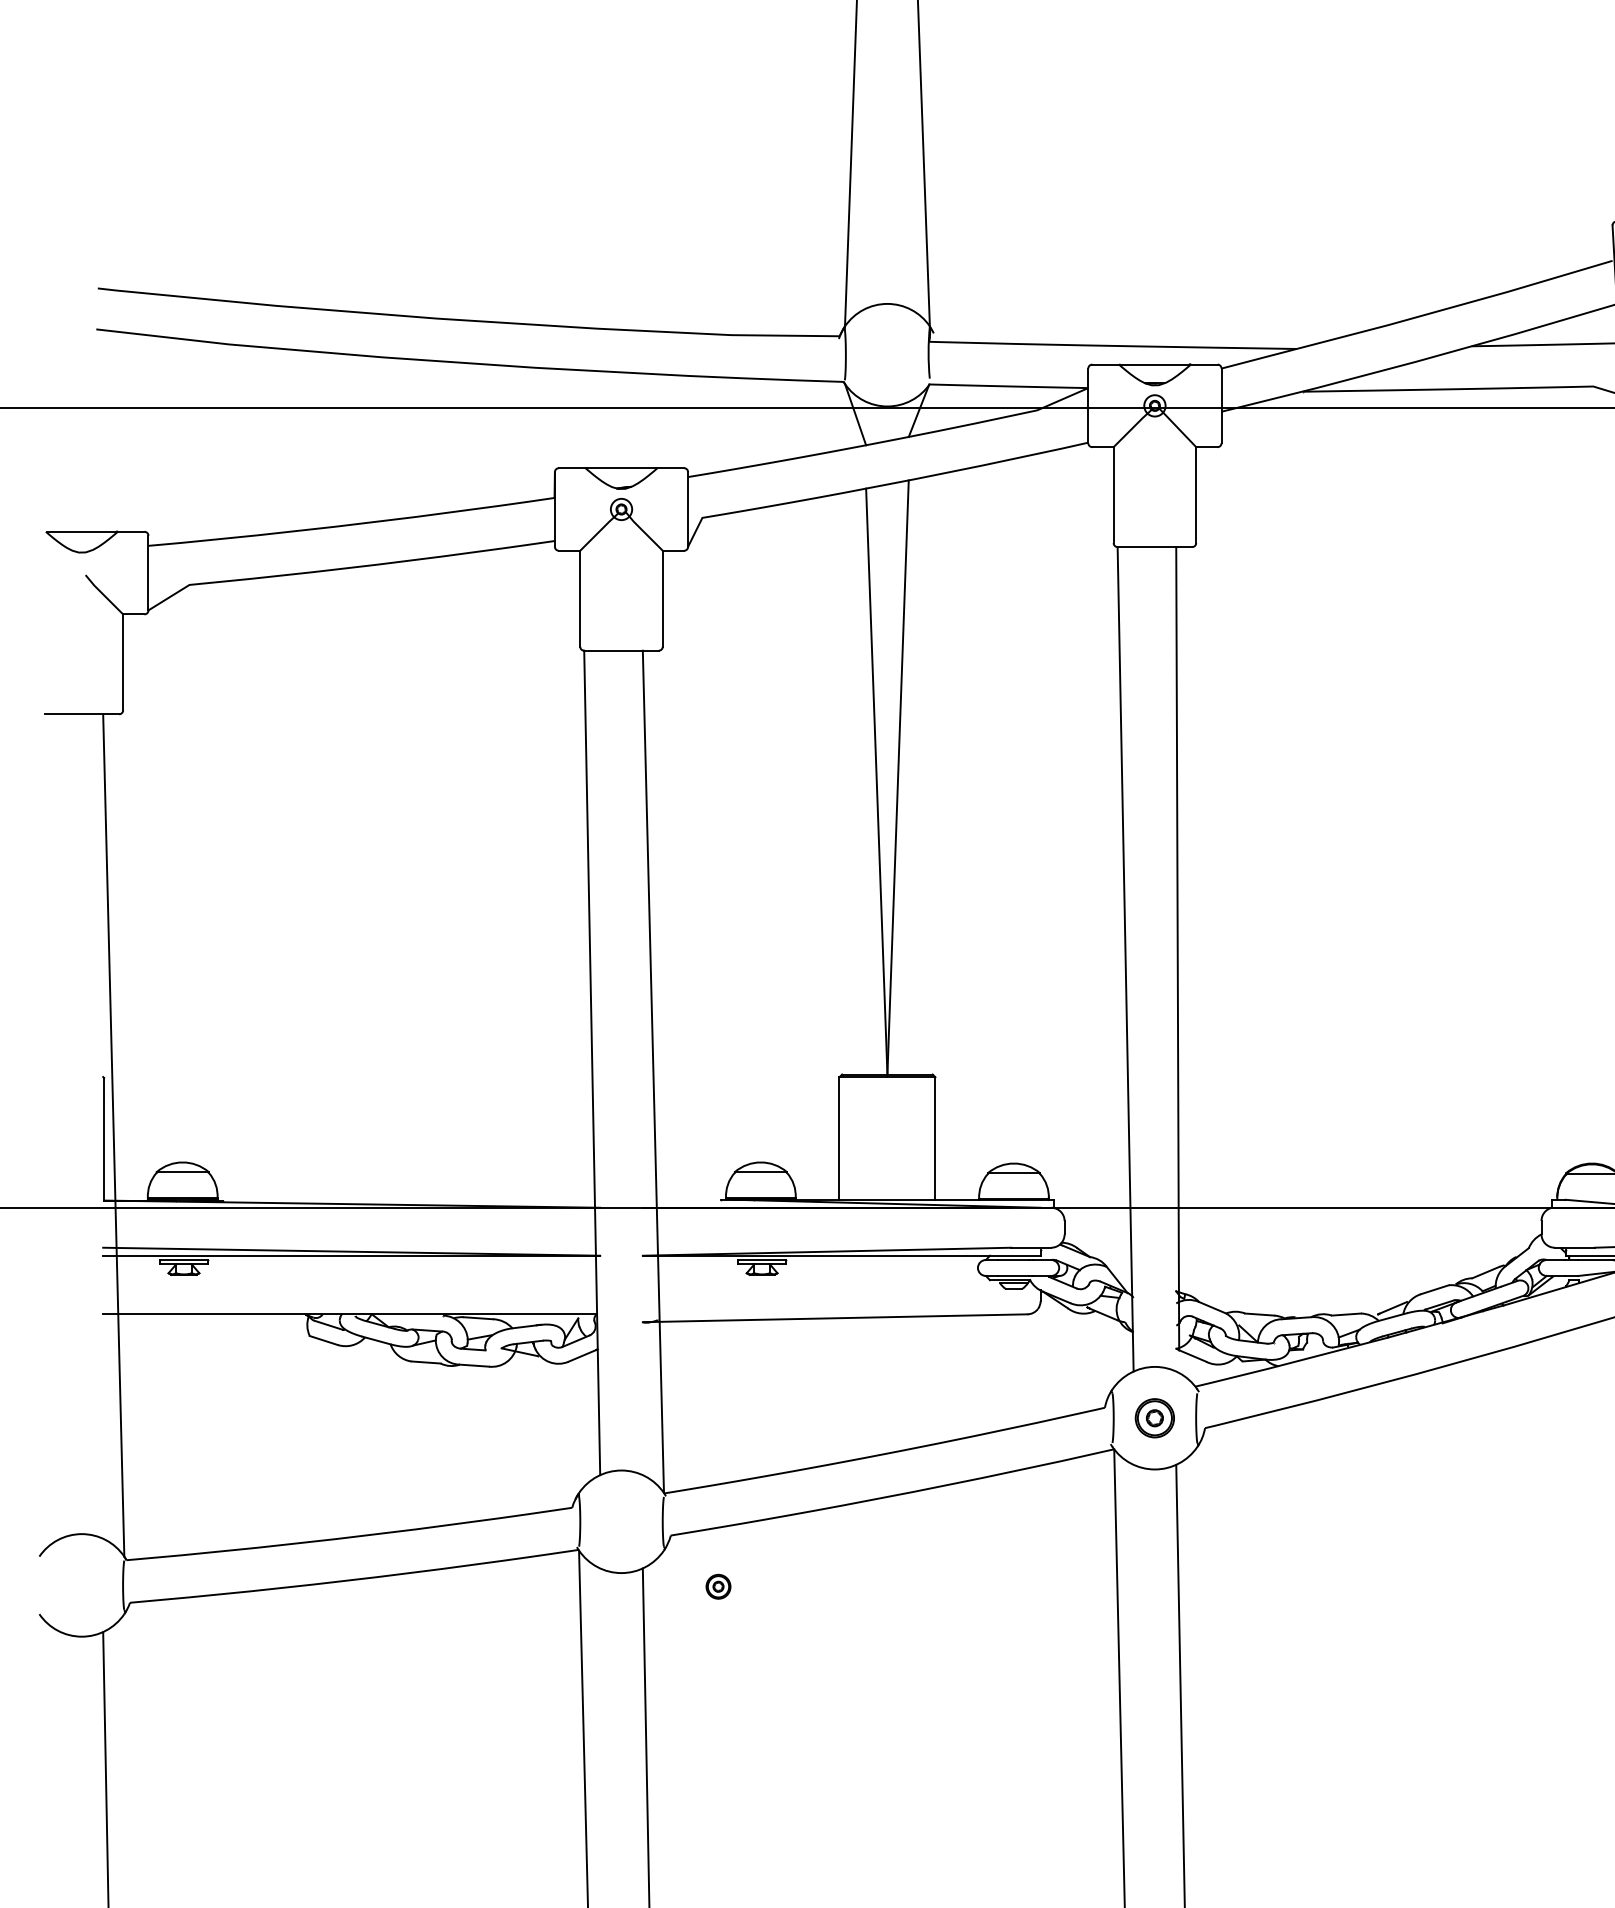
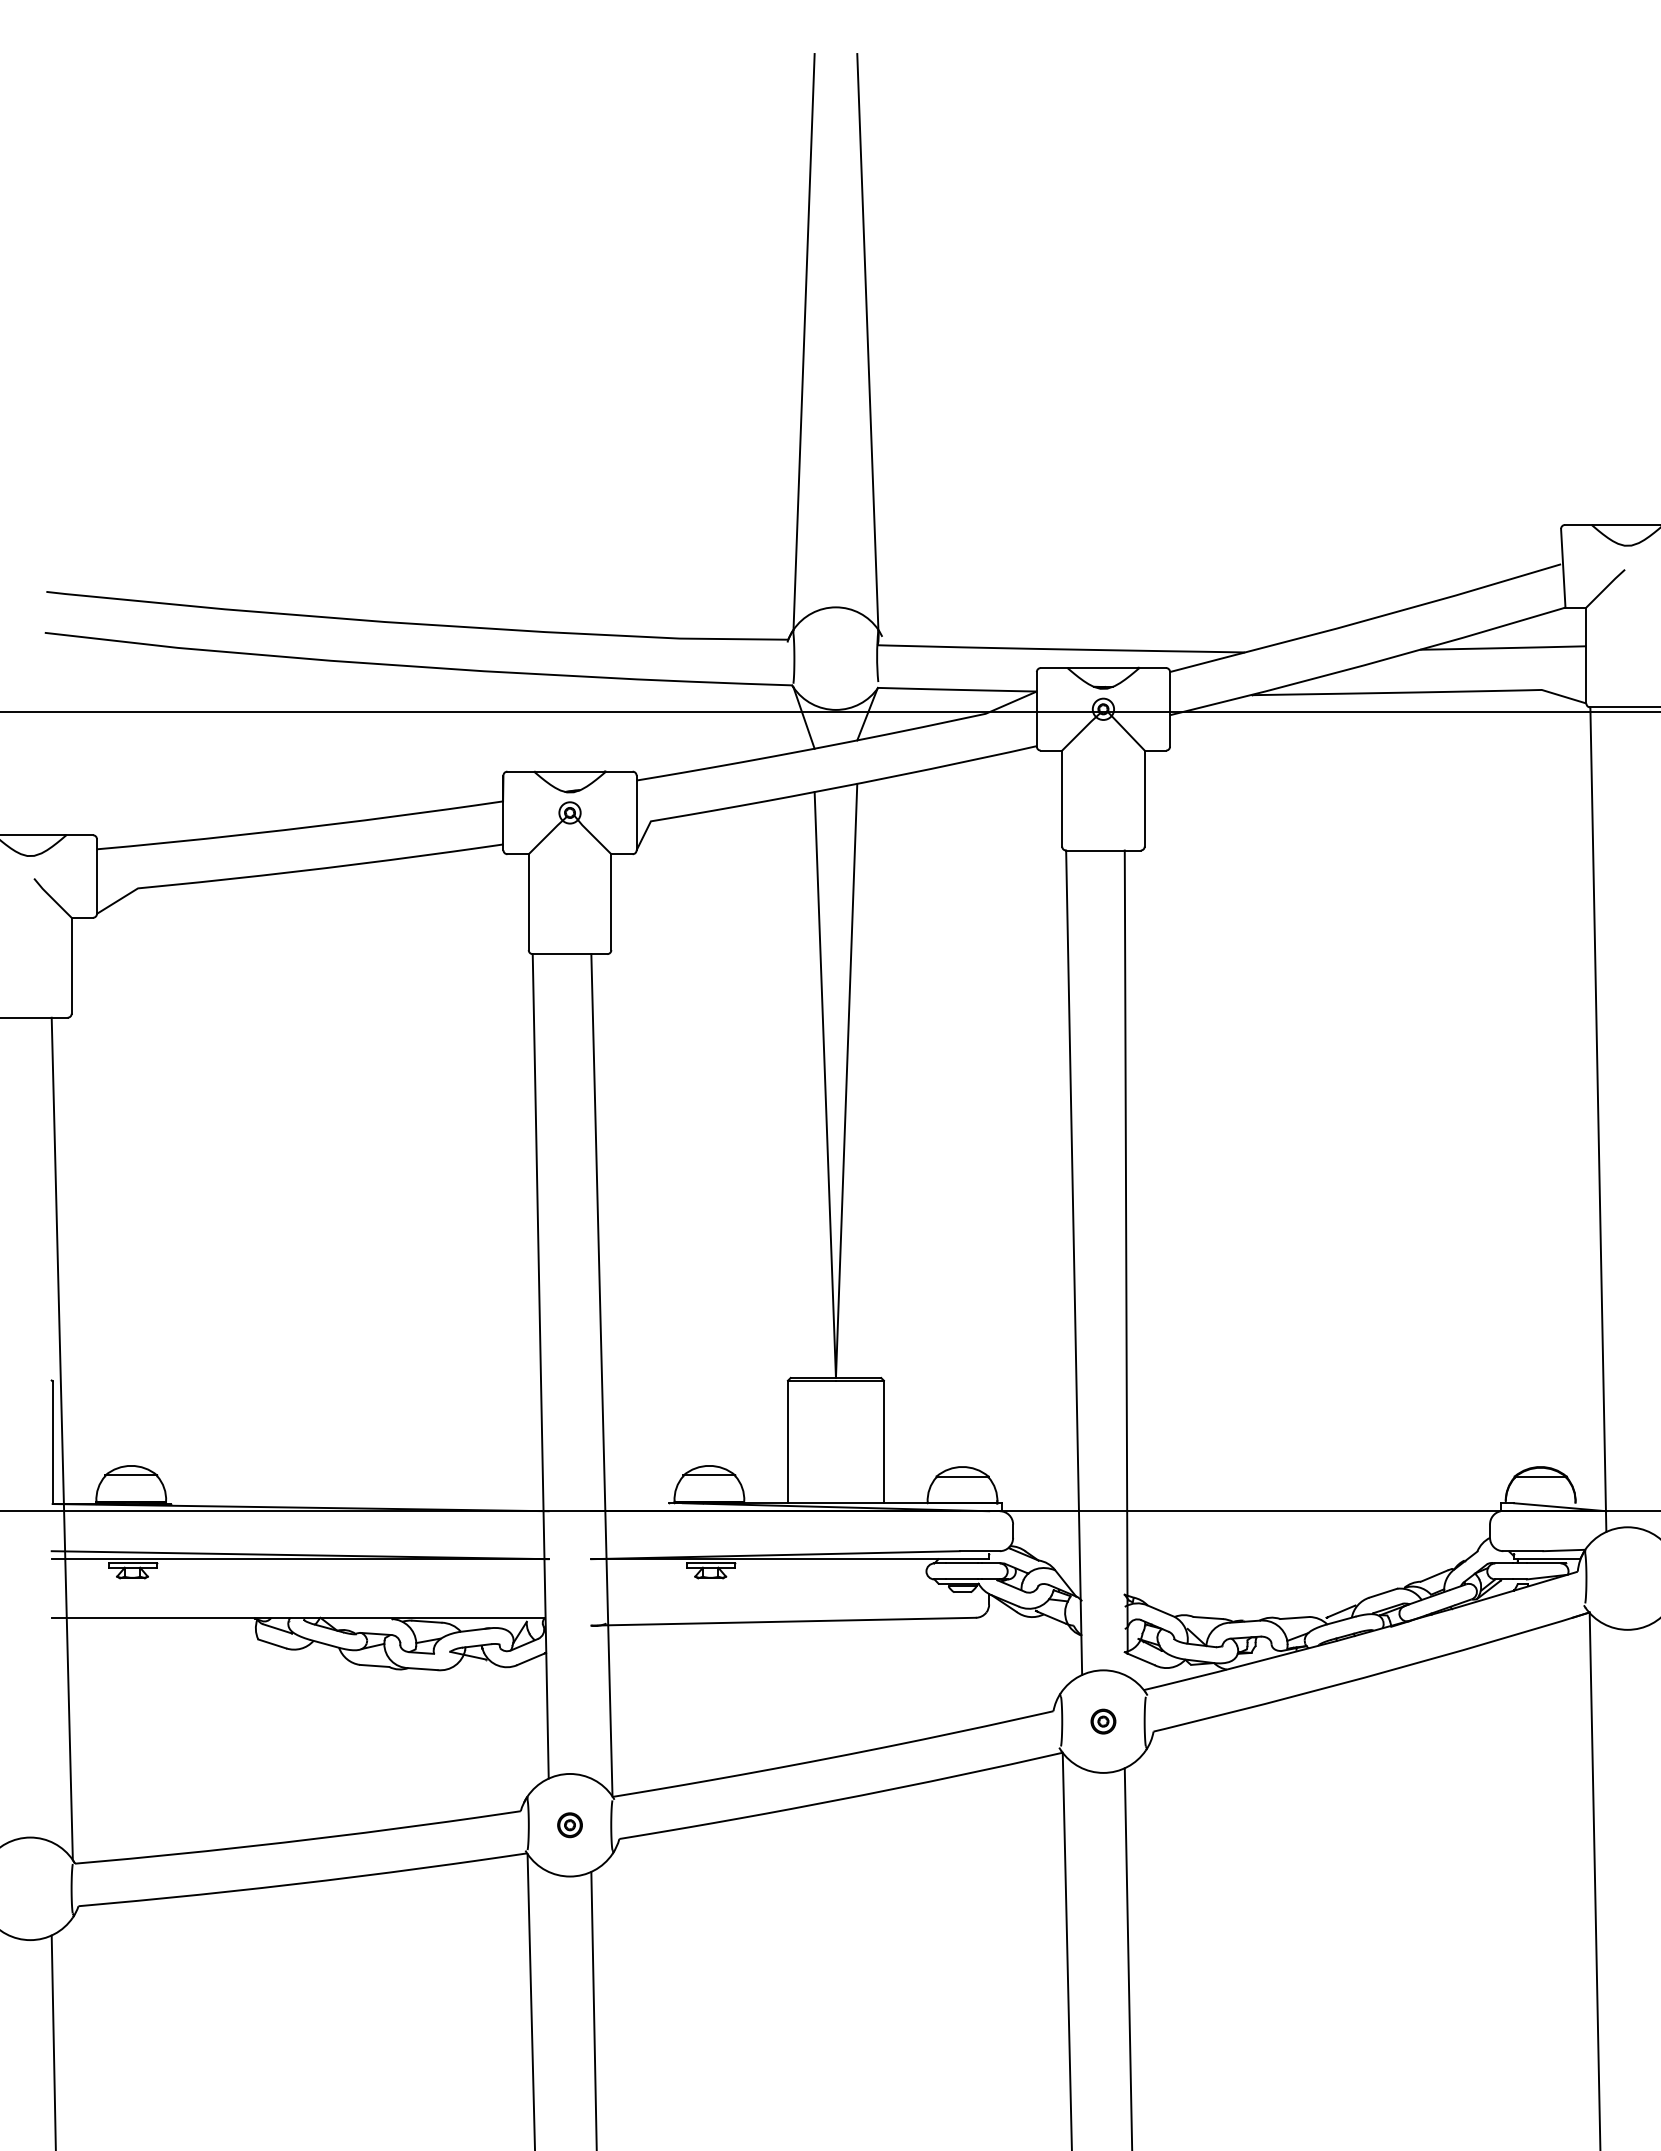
part: (1154, 1418) -> (1103, 1721), size x0.62
part: (717, 1587) -> (569, 1825), moved

